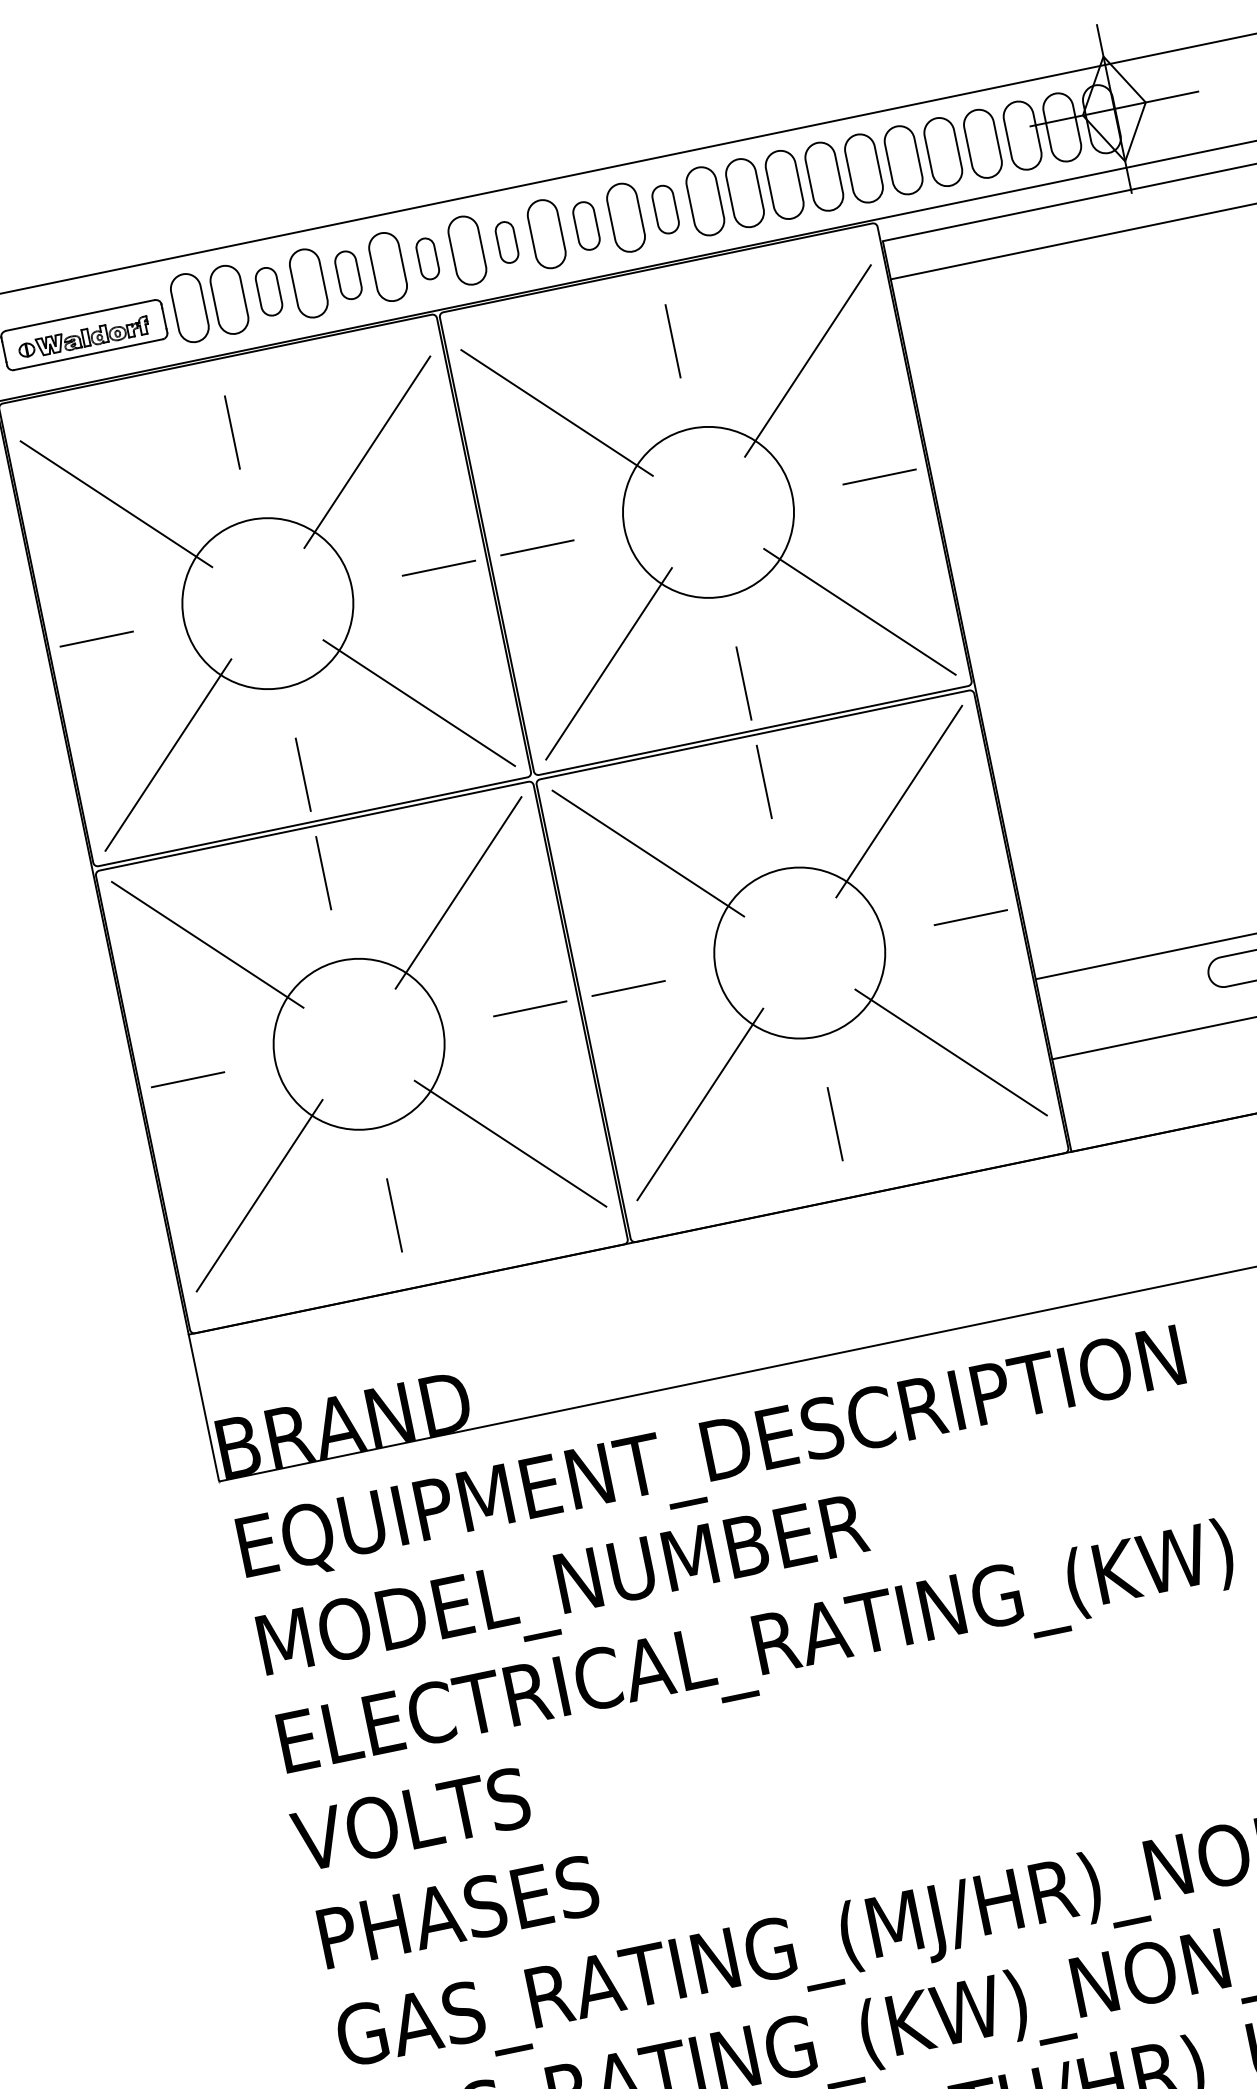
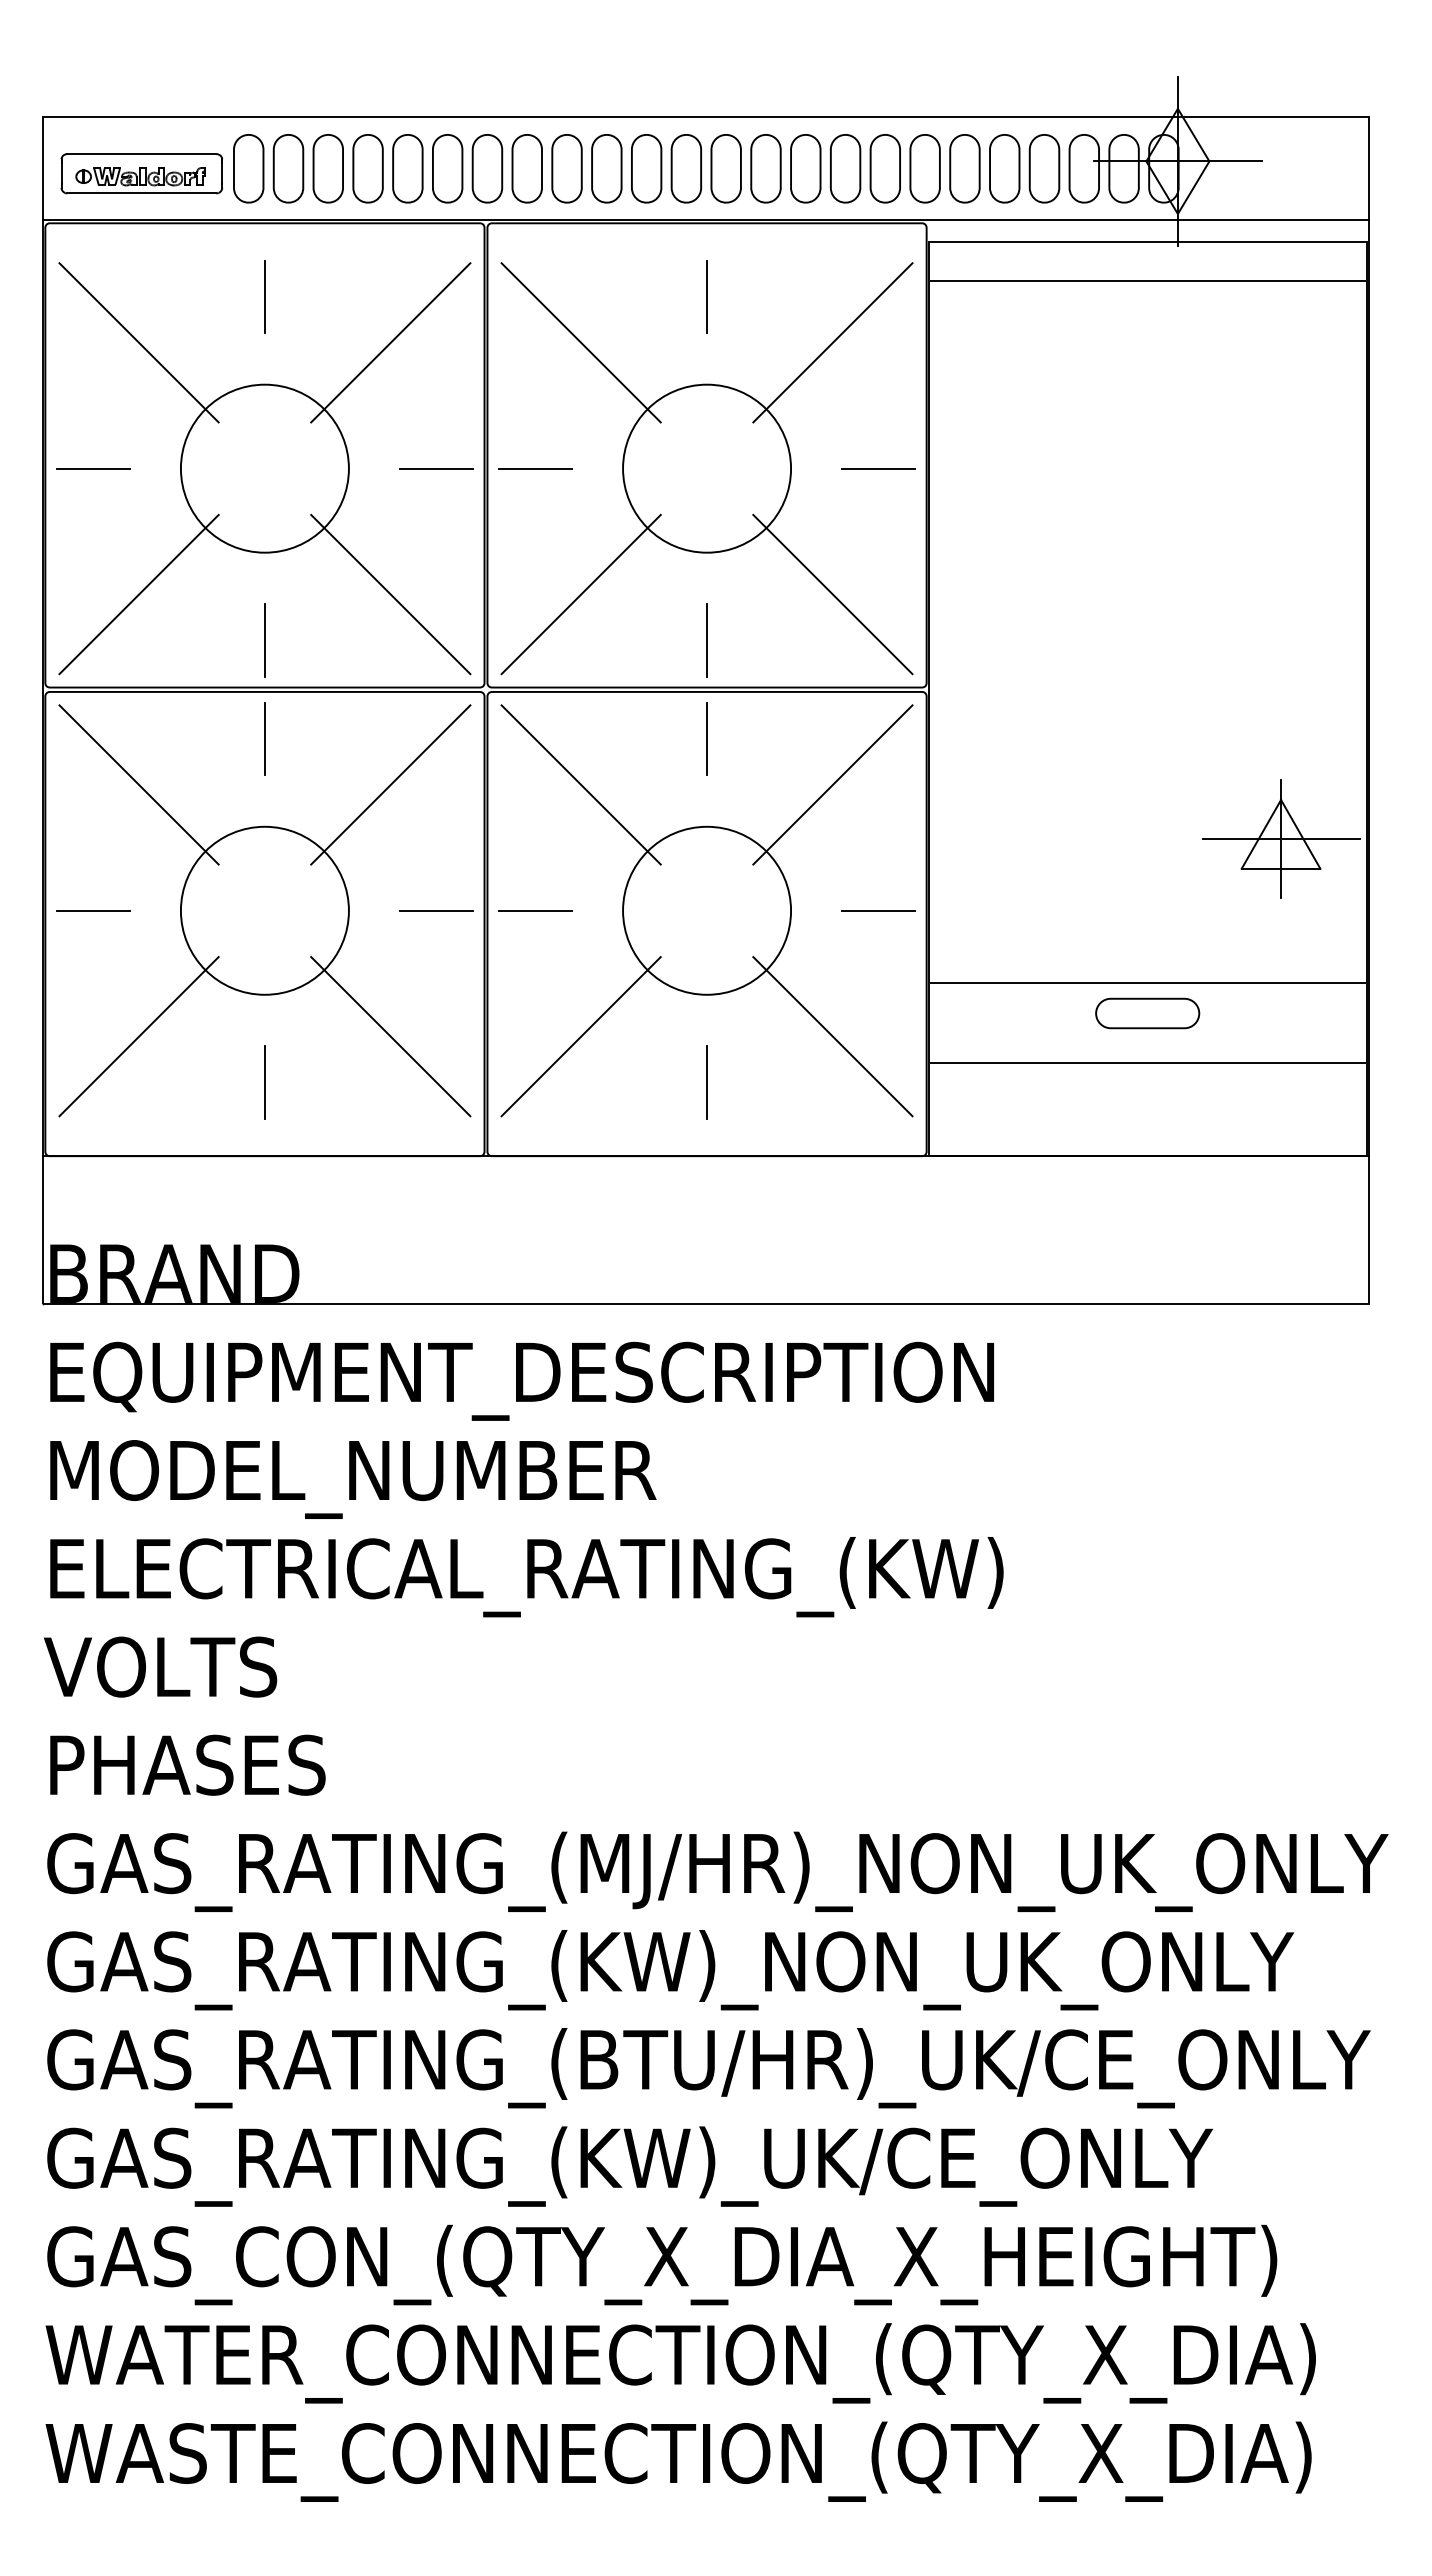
part: (664, 209) -> (725, 168), size x1.43
part: (586, 225) -> (646, 168), size x1.43
part: (506, 242) -> (566, 168), size x1.67
part: (427, 258) -> (487, 168), size x1.67
part: (348, 275) -> (407, 168), size x1.43
part: (268, 291) -> (327, 168), size x1.43

